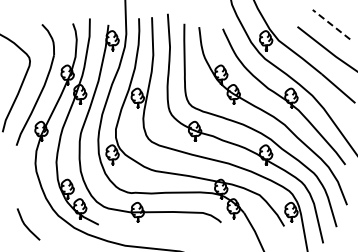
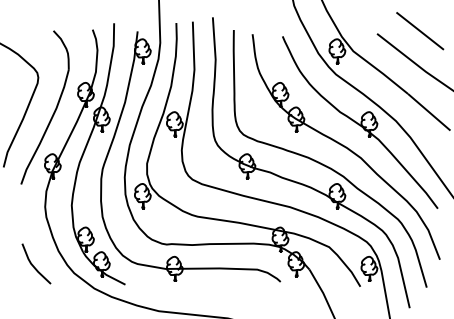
line: (331, 24) -> (420, 30), dashed -> solid
line: (26, 225) -> (33, 265), moved

